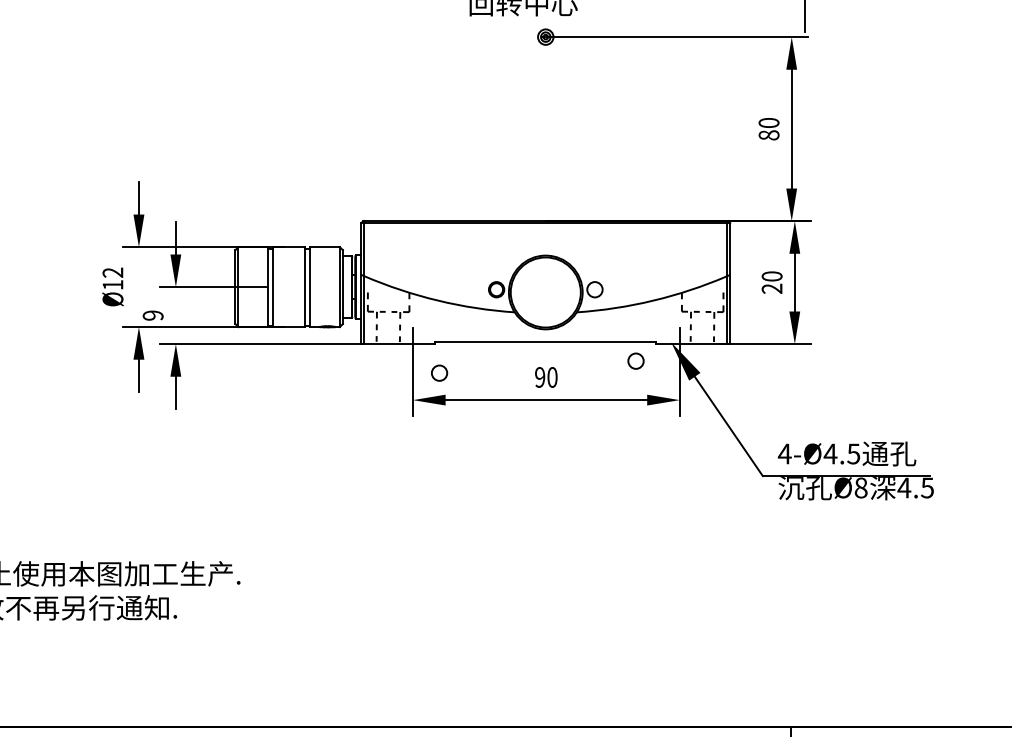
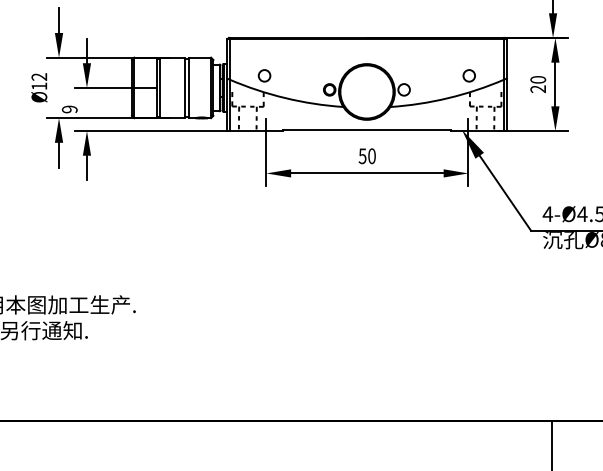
circle: (635, 360) -> (468, 75), moved
circle: (439, 372) -> (264, 75), moved
text: (539, 377) -> (362, 156), 90 -> 50

